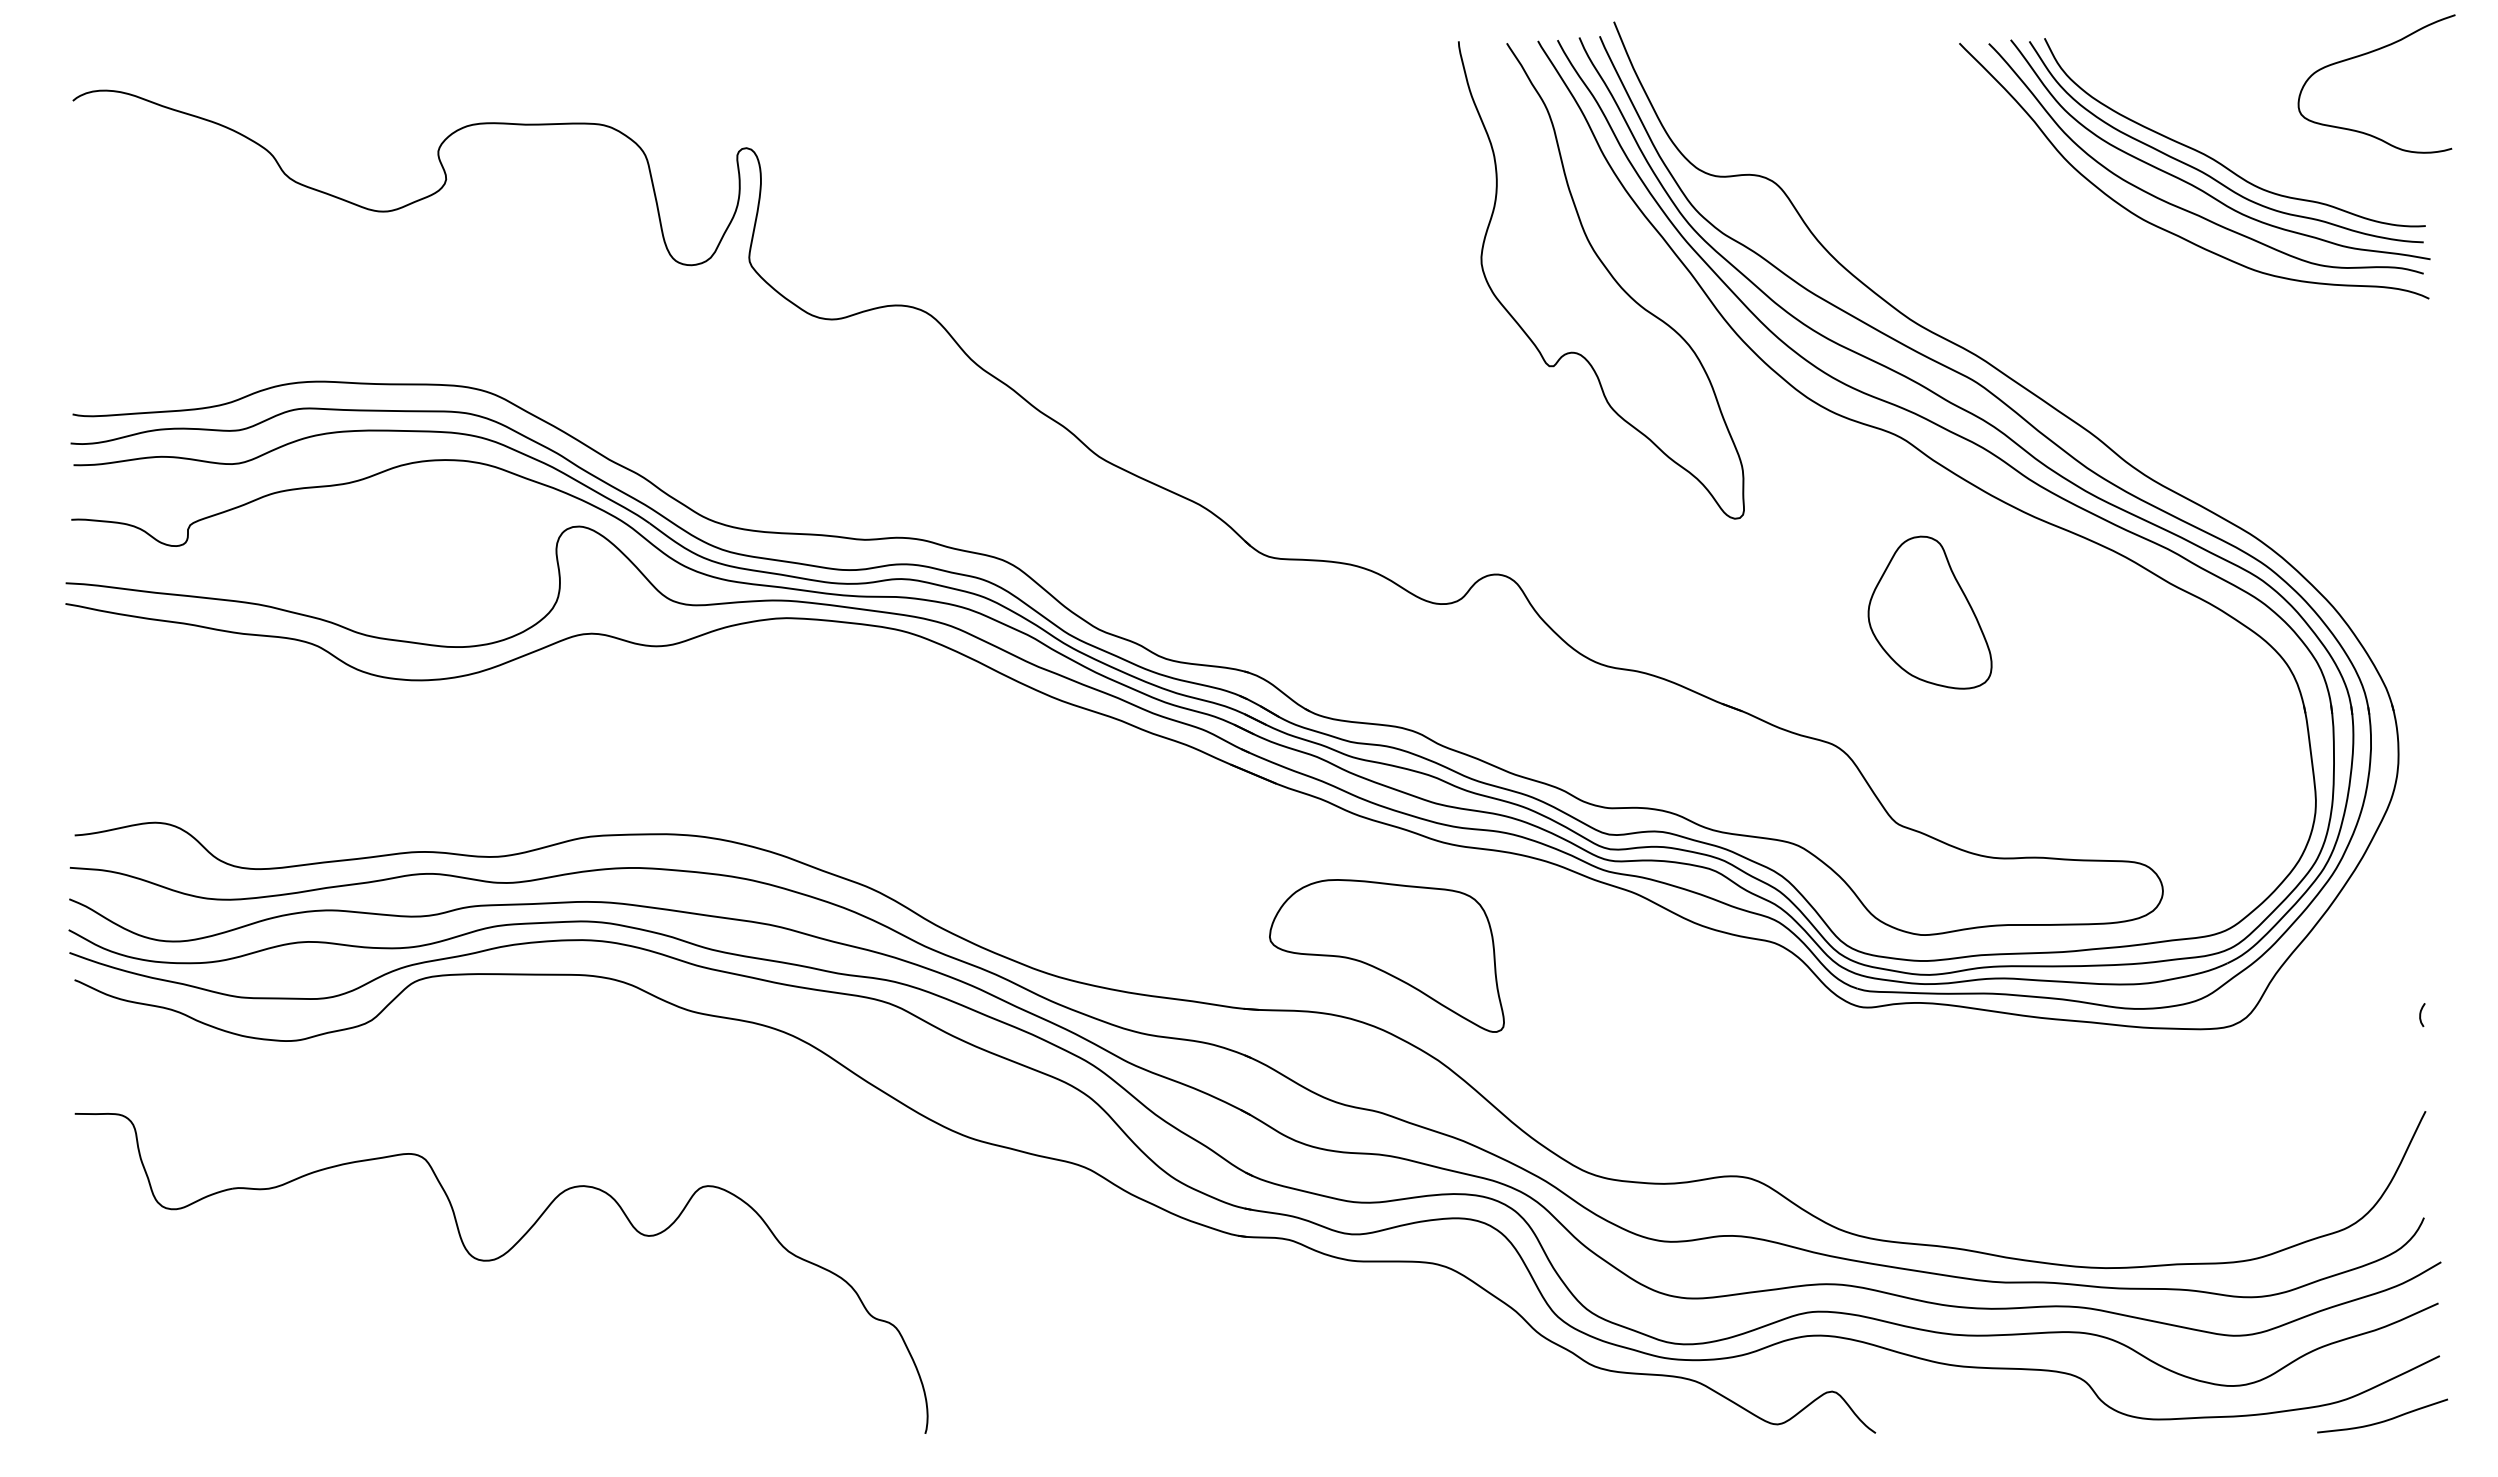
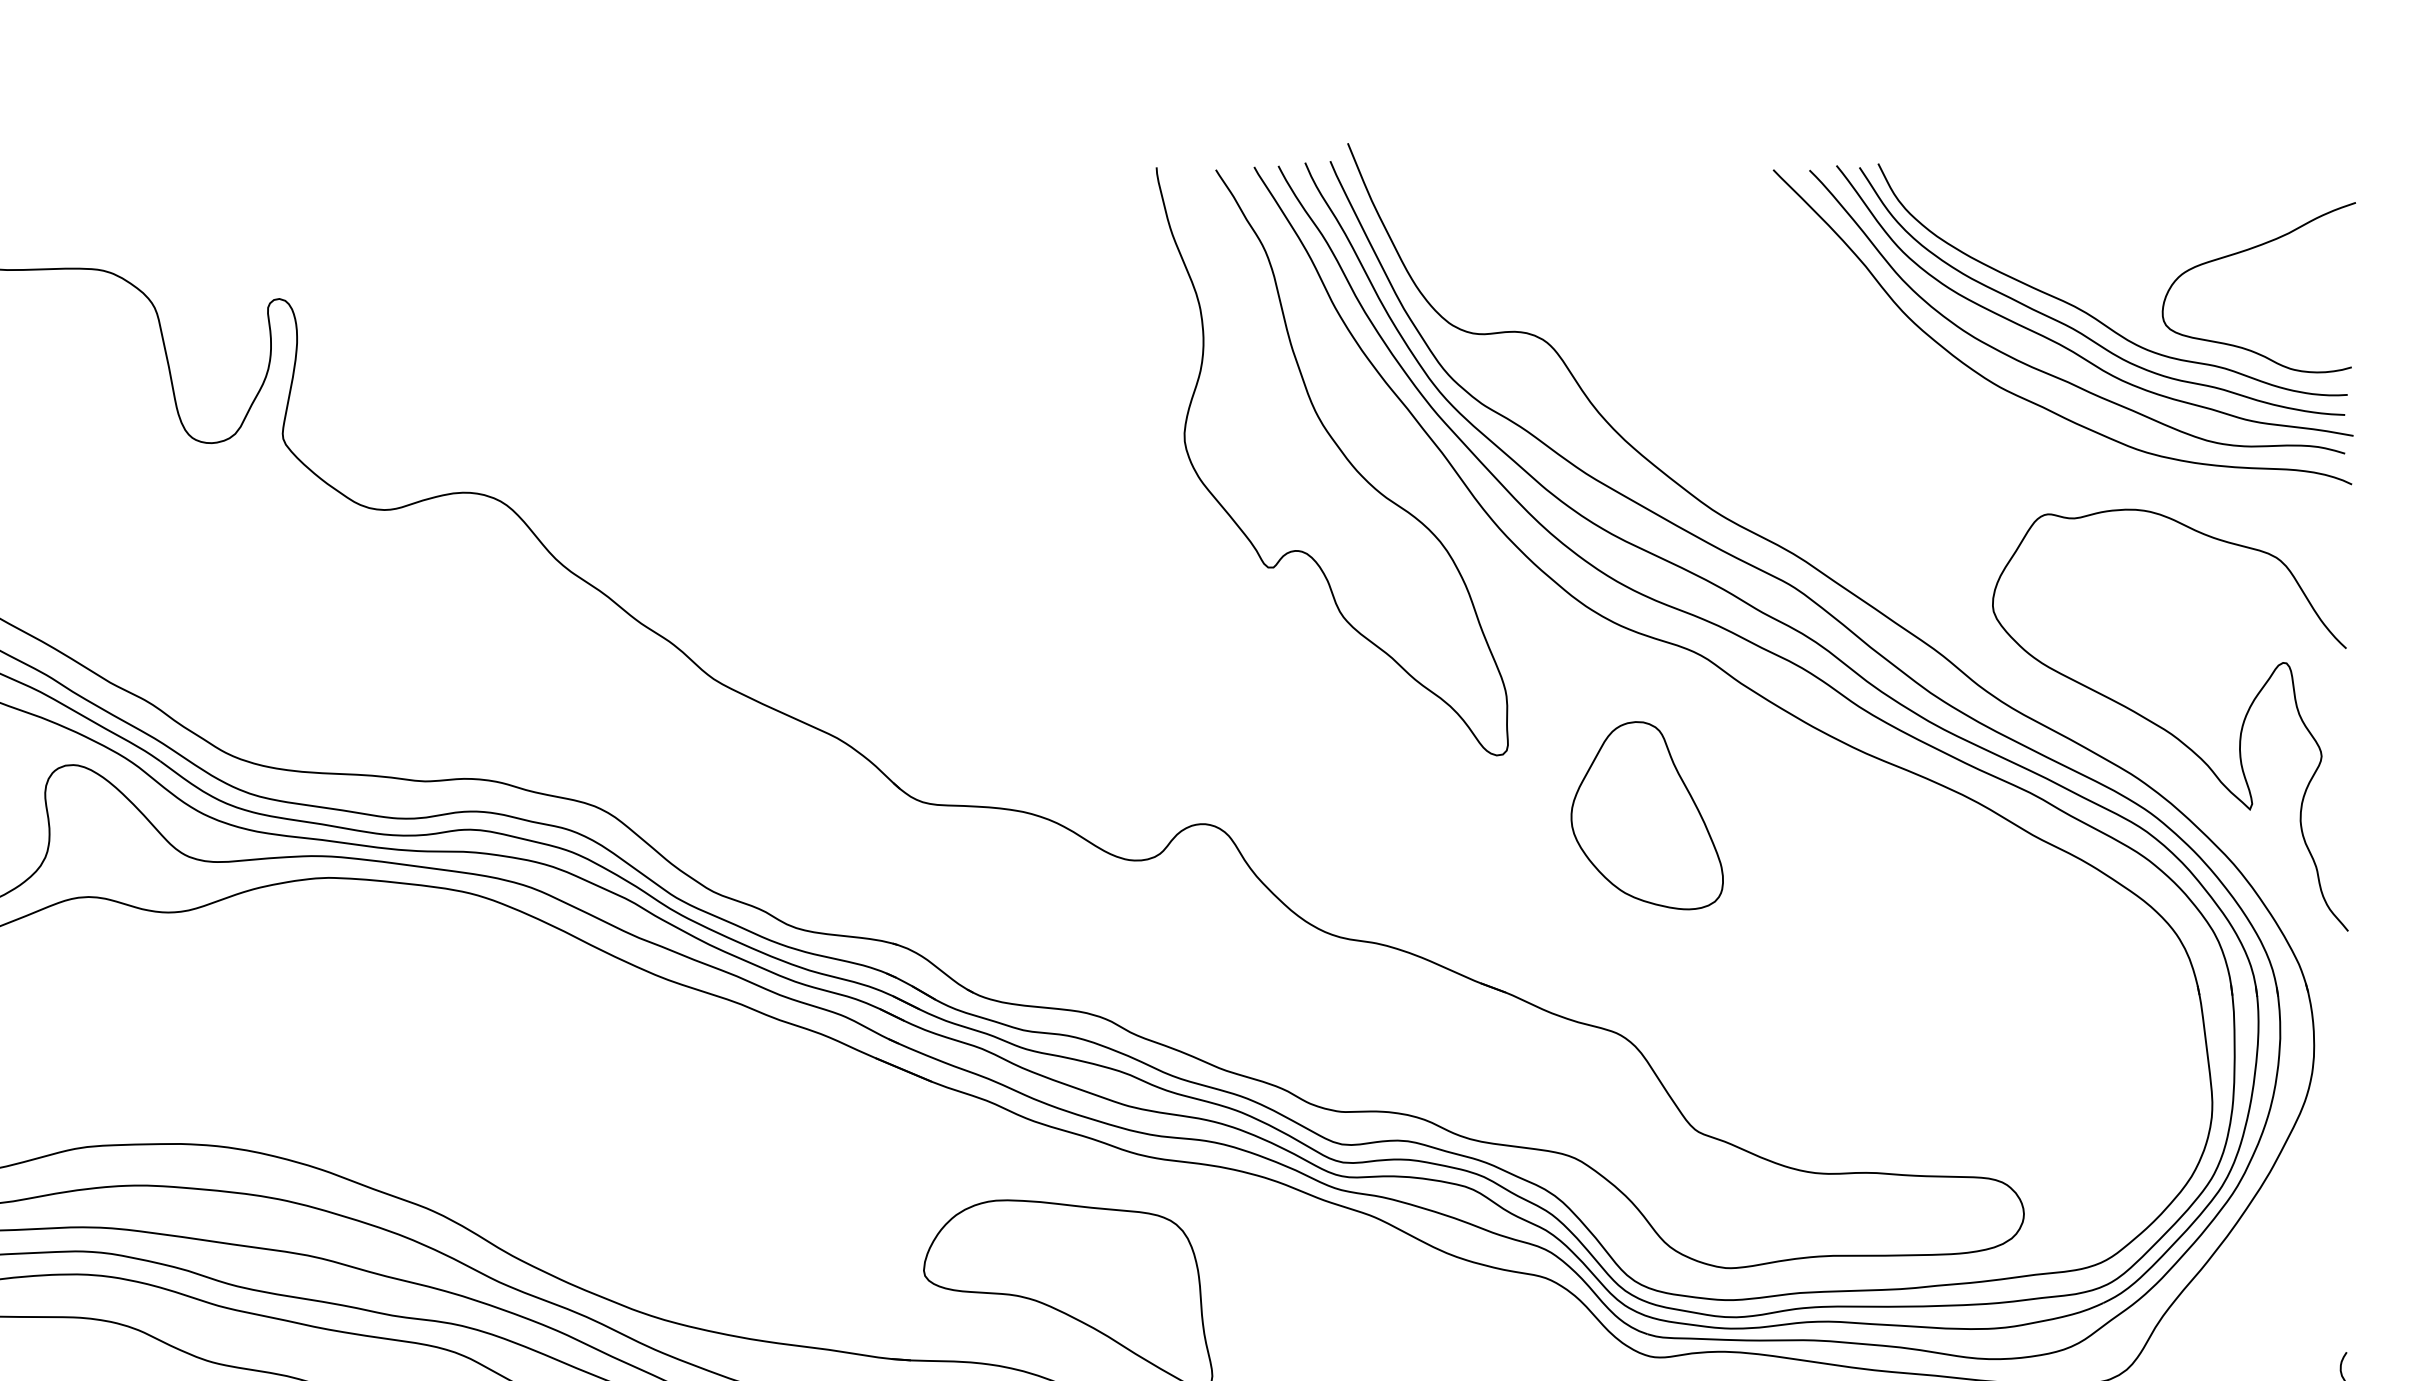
curve: (2367, 54) -> (2247, 251), moved
curve: (2275, 495) -> (2162, 726), added
part: (1929, 612) -> (1646, 815), moved

